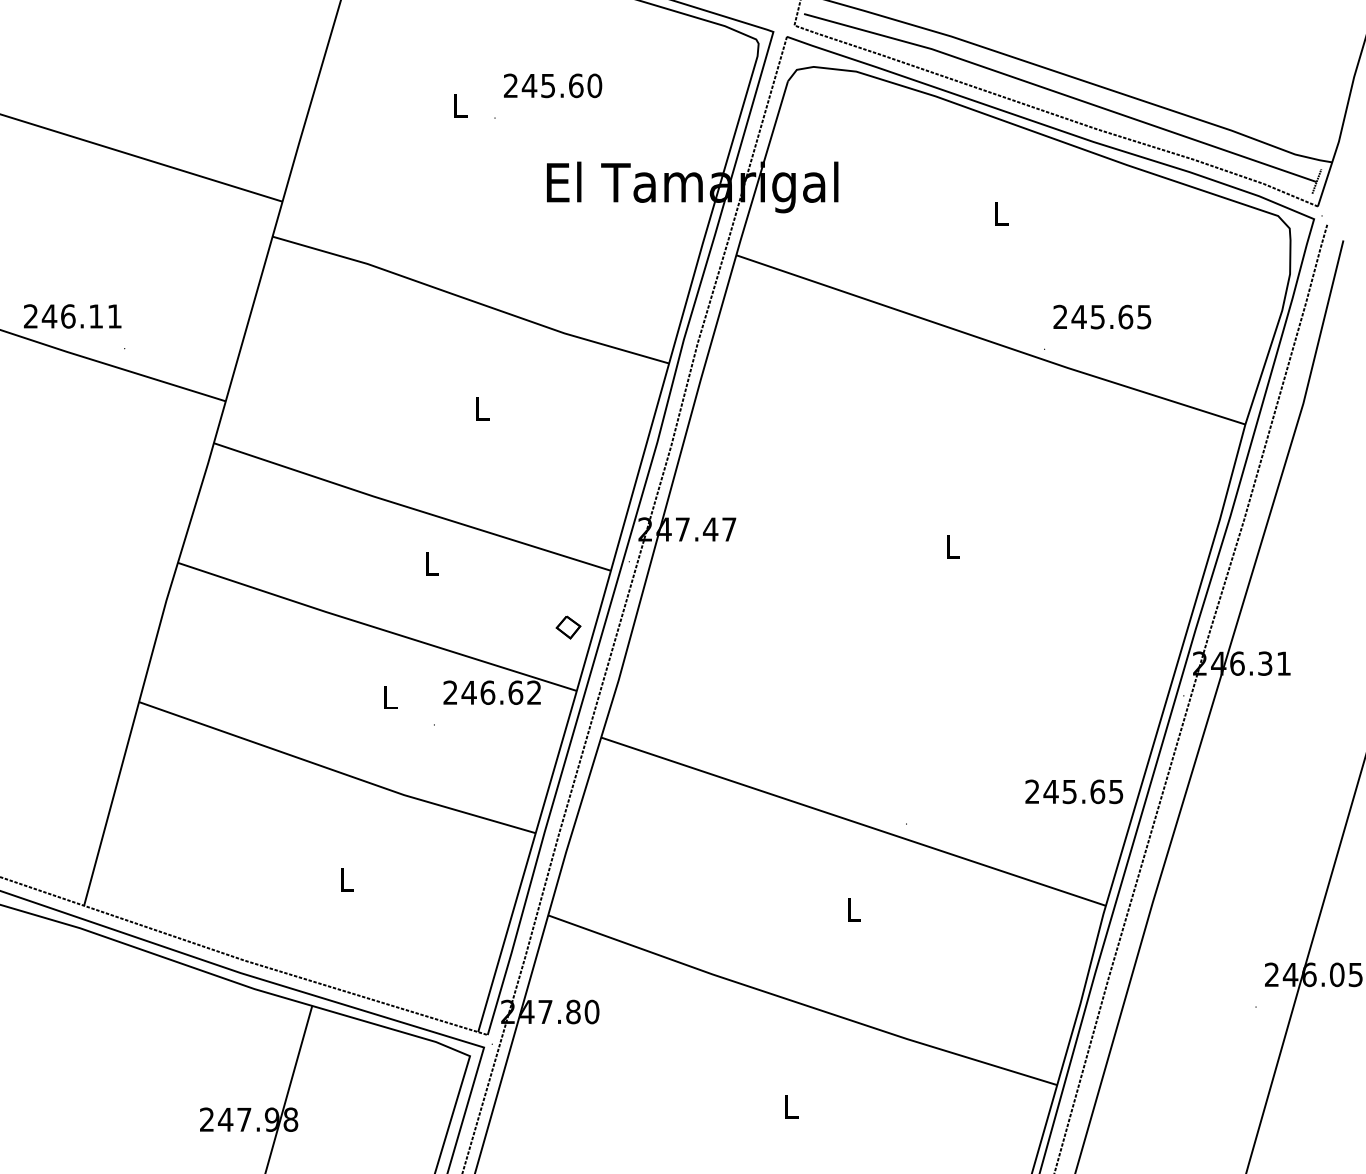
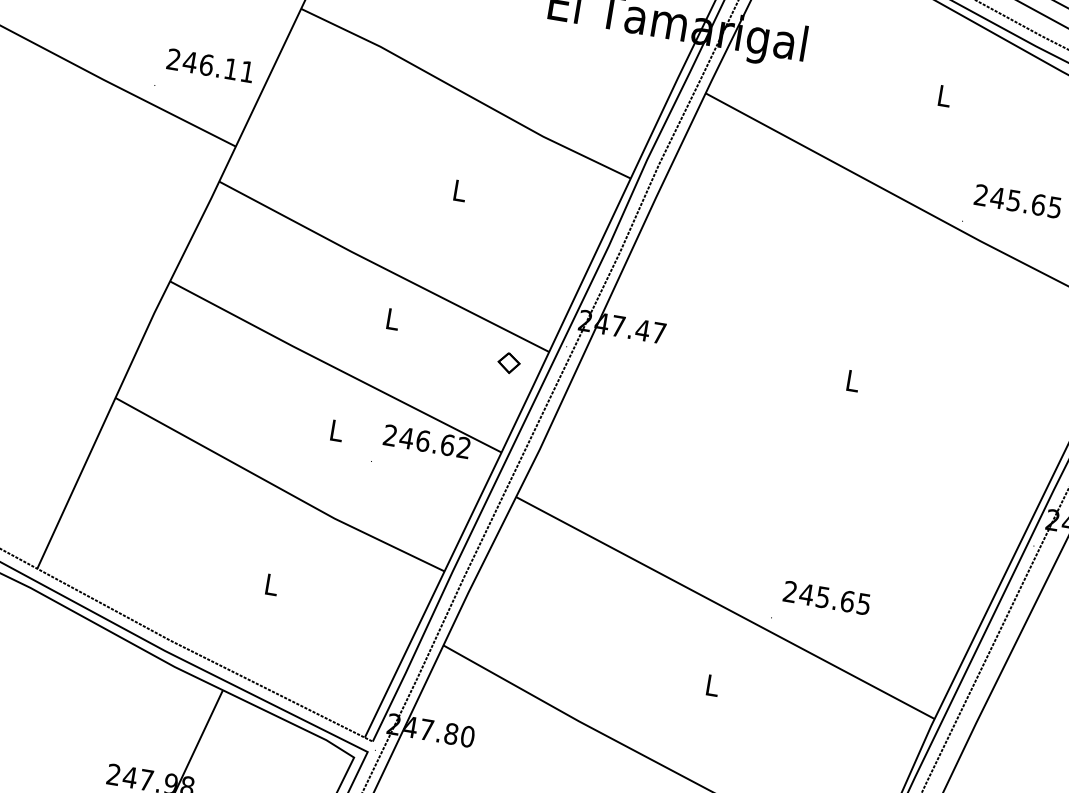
text: (72, 316) -> (210, 65), moved
part: (568, 627) -> (509, 363), moved
text: (1074, 791) -> (827, 597), moved

